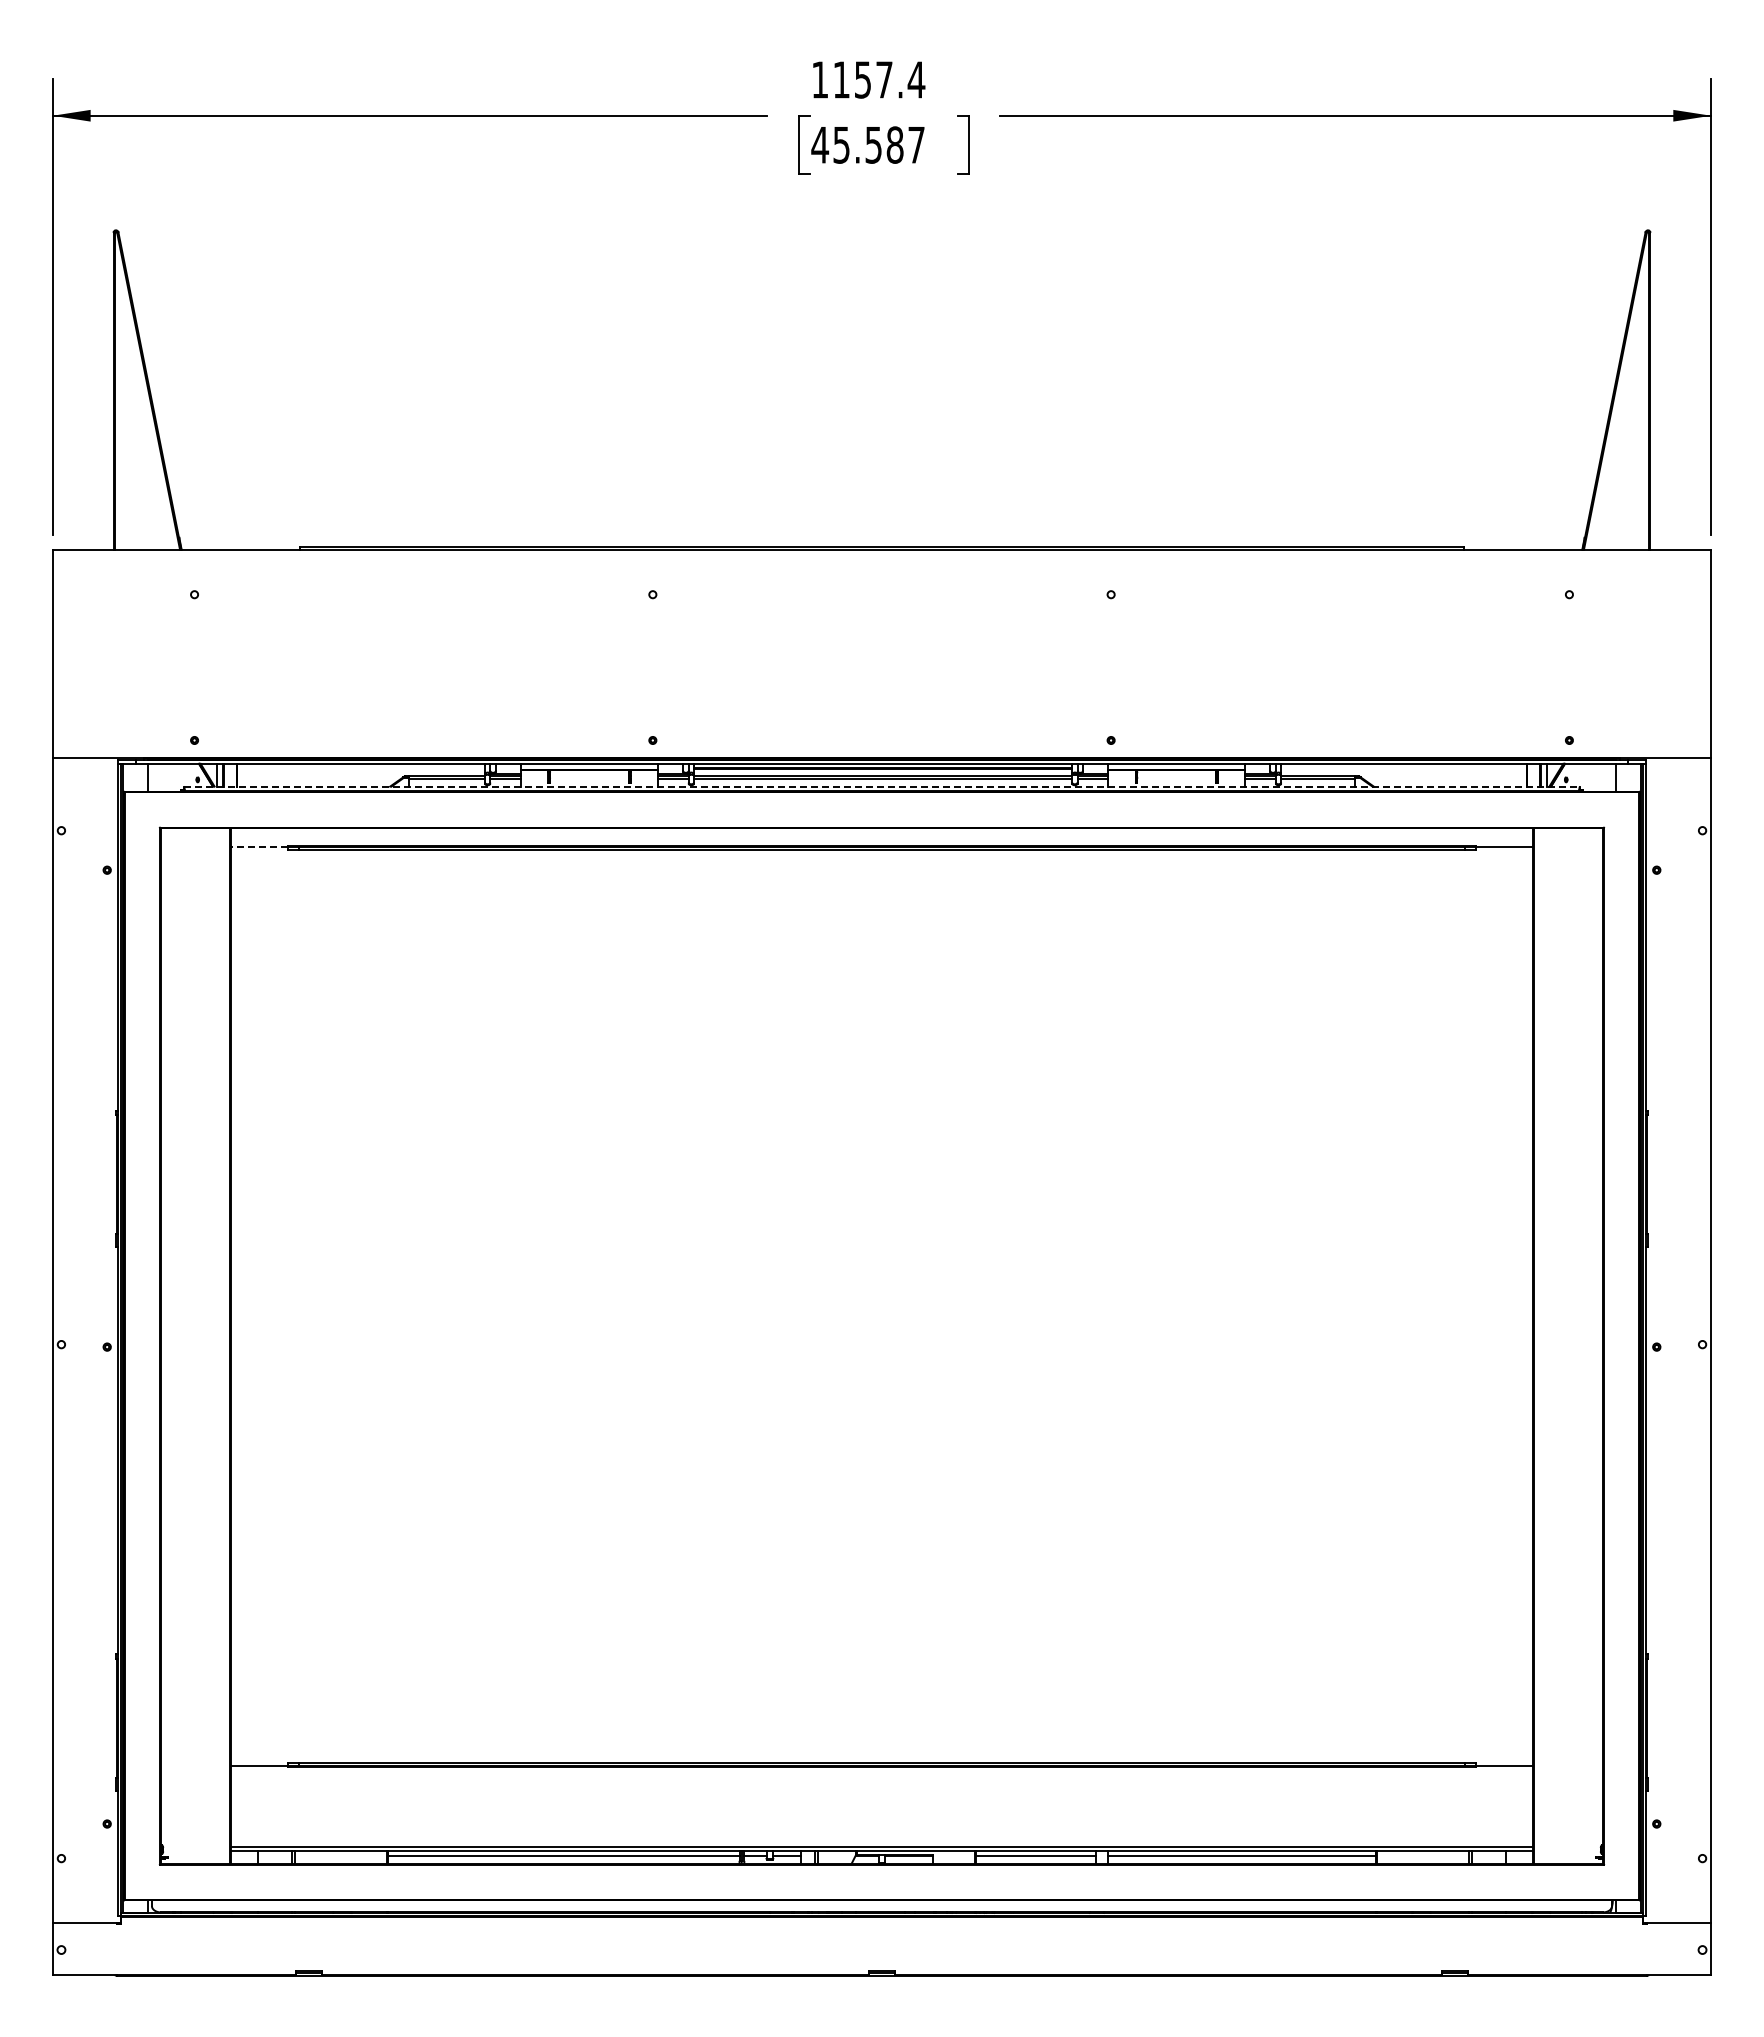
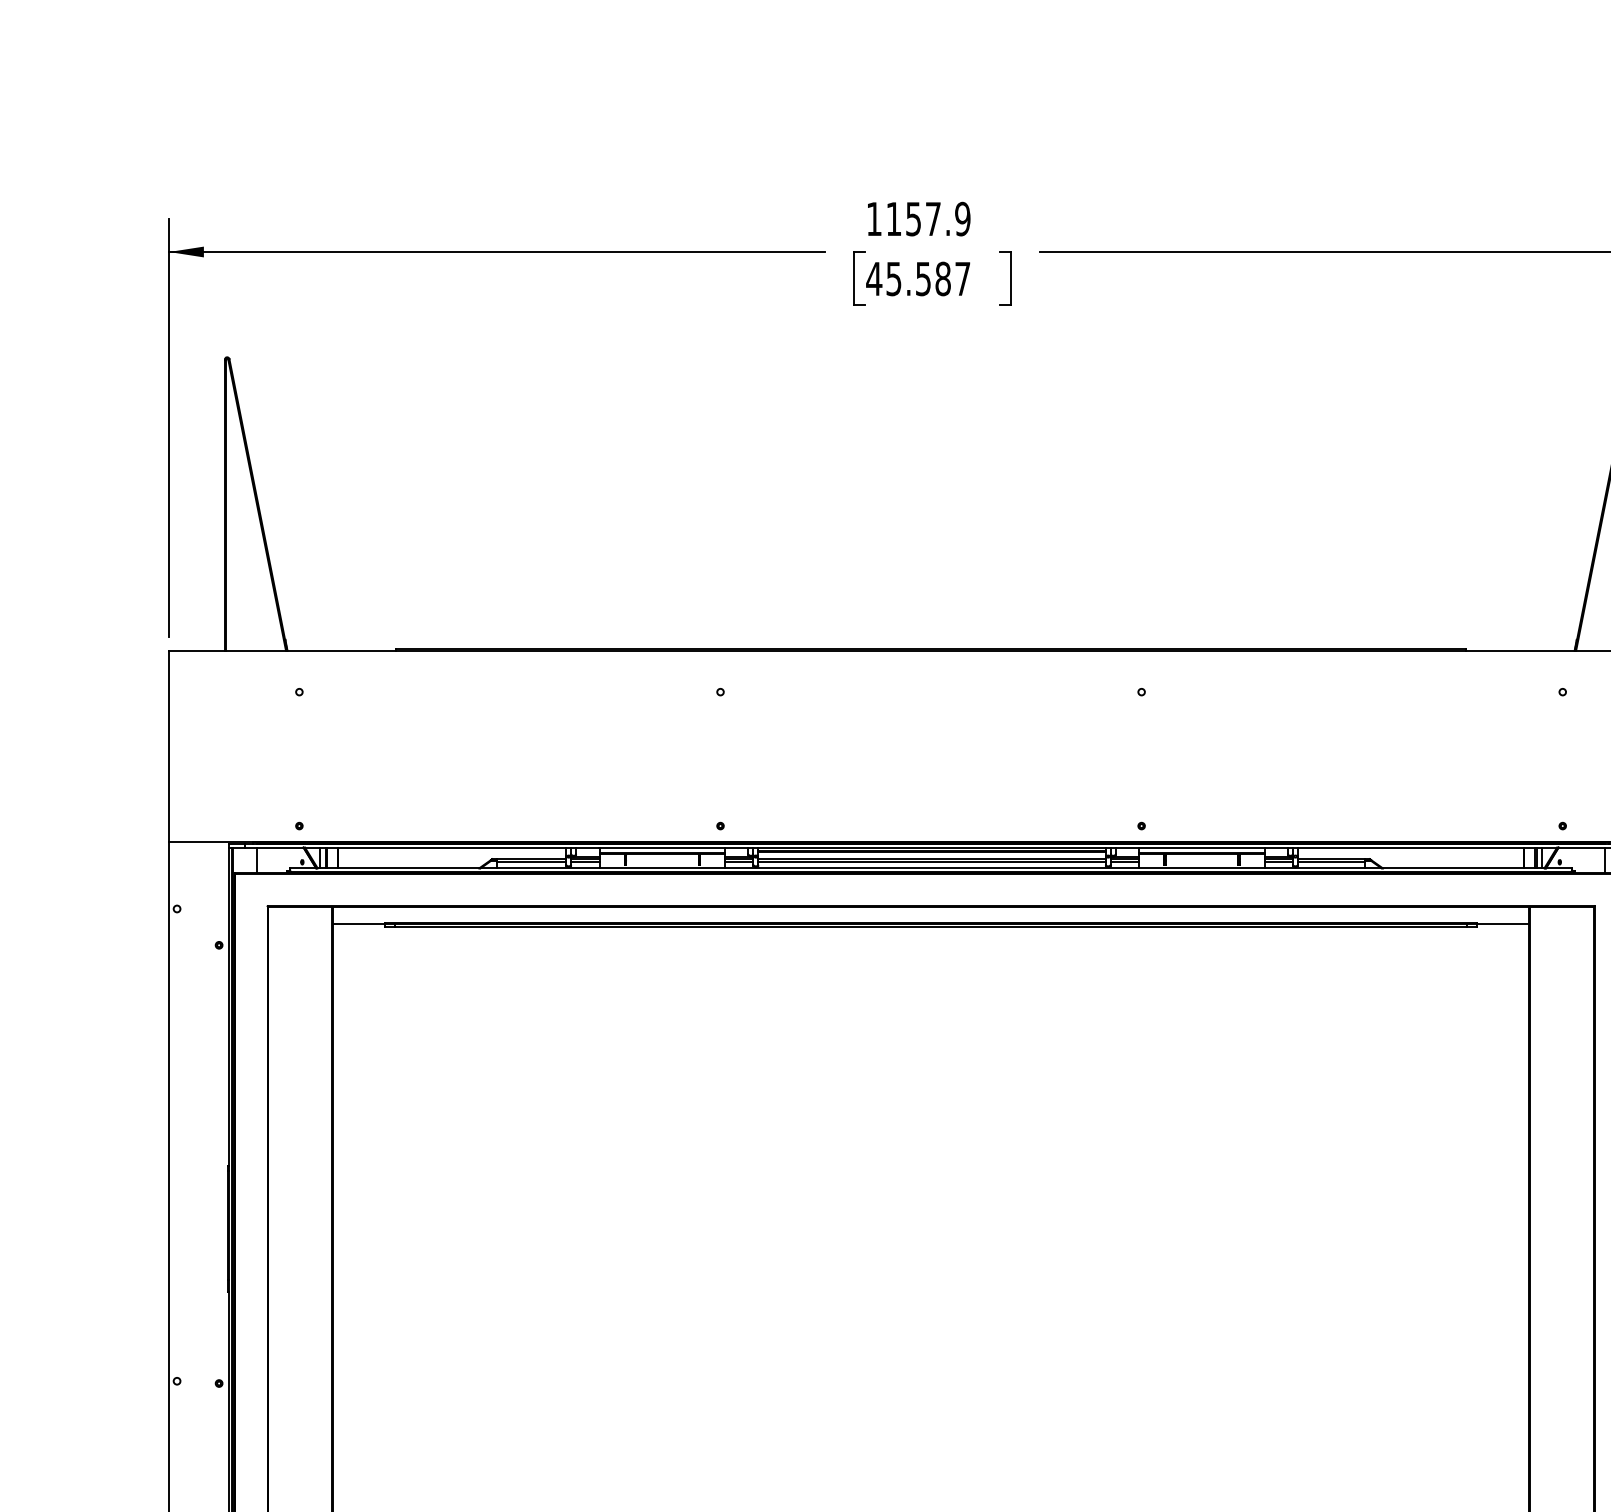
text: (916, 79) -> (962, 218), 1157.4 -> 1157.9
line: (881, 786) -> (930, 868), dashed -> solid
line: (258, 847) -> (358, 924), dashed -> solid

